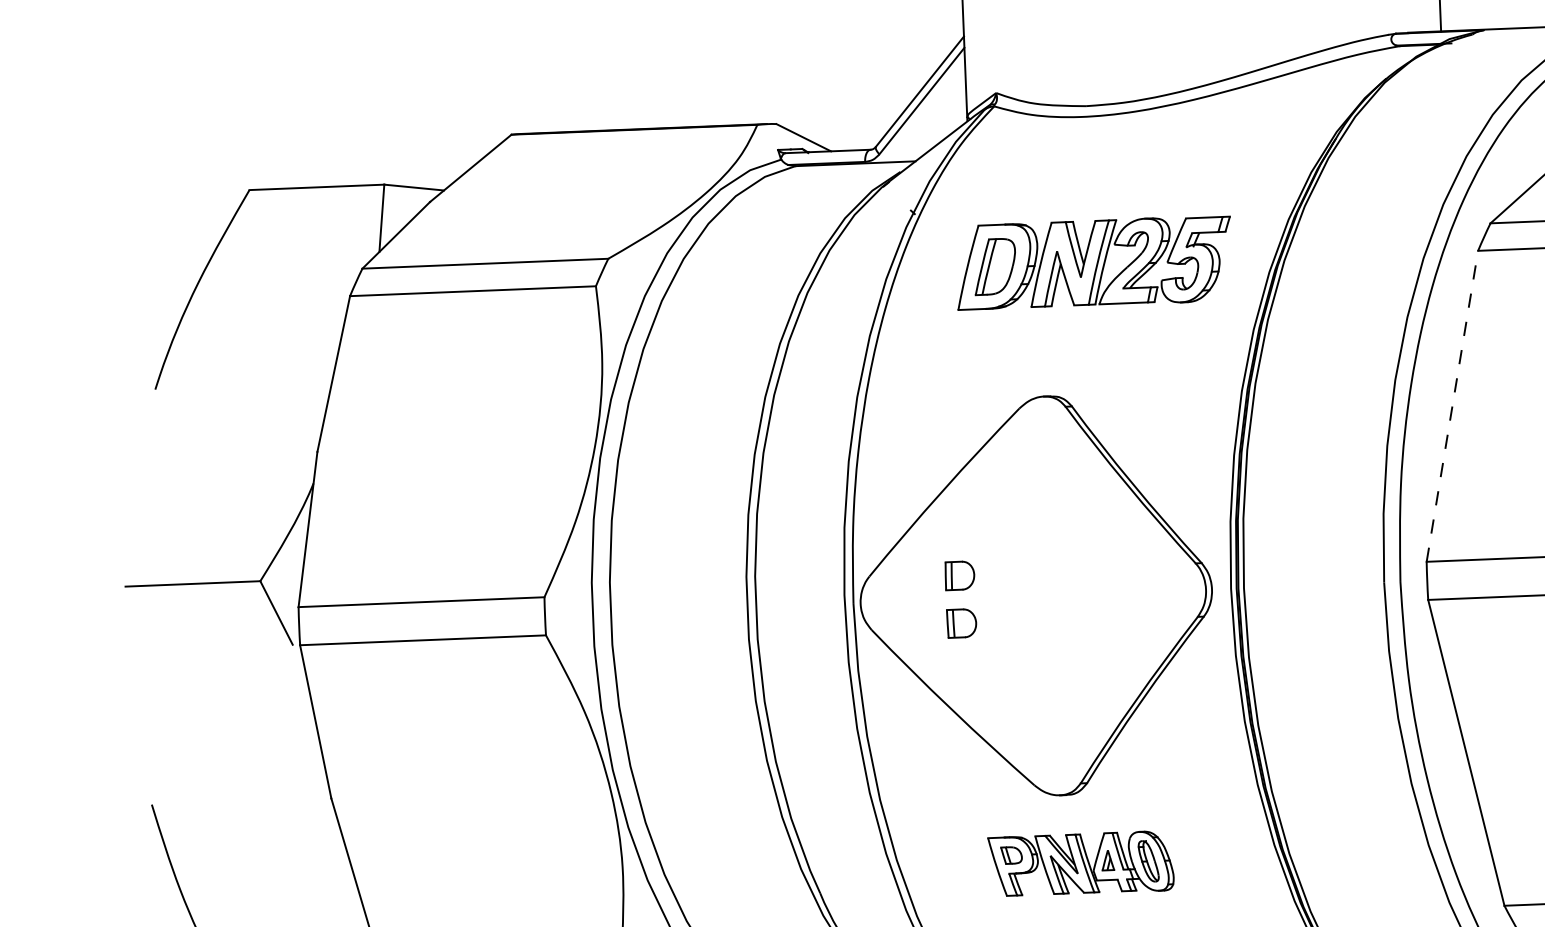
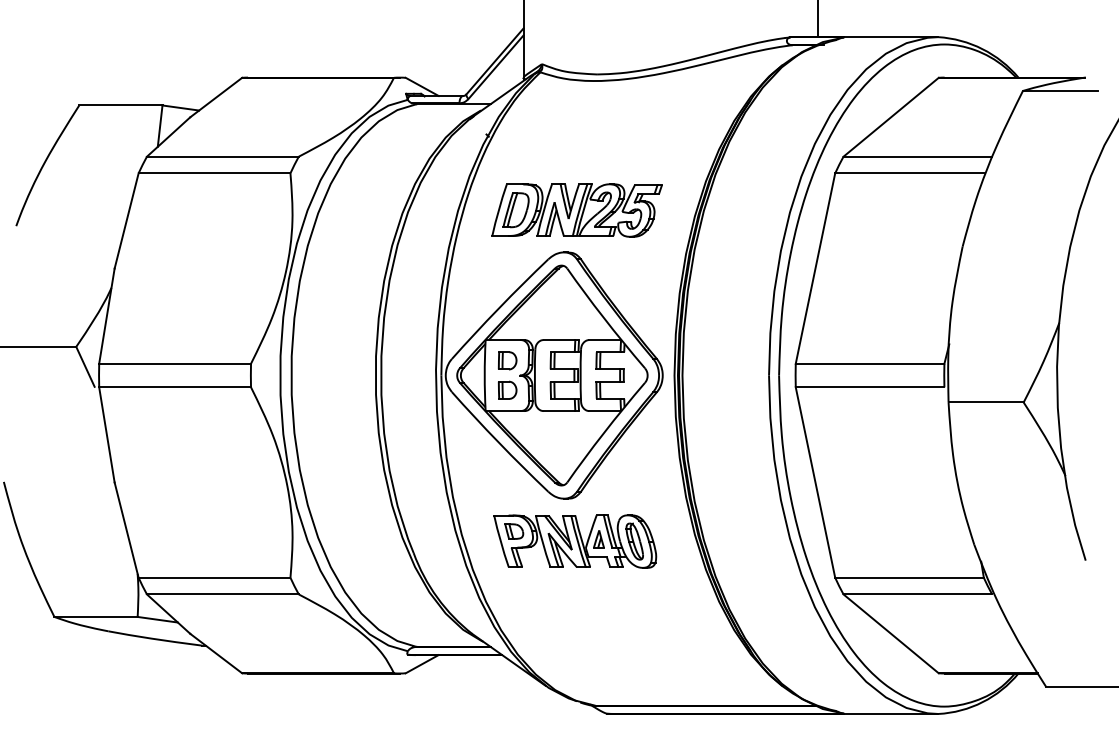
part: (1093, 263) -> (576, 210), moved
line: (1452, 406) -> (815, 268), dashed -> solid
part: (1033, 596) -> (552, 375), added
part: (1081, 863) -> (575, 541), size x1.43

